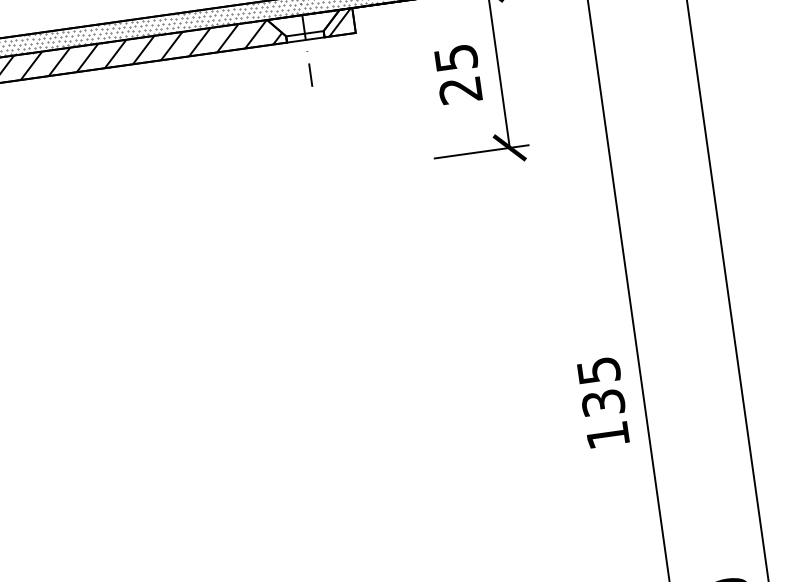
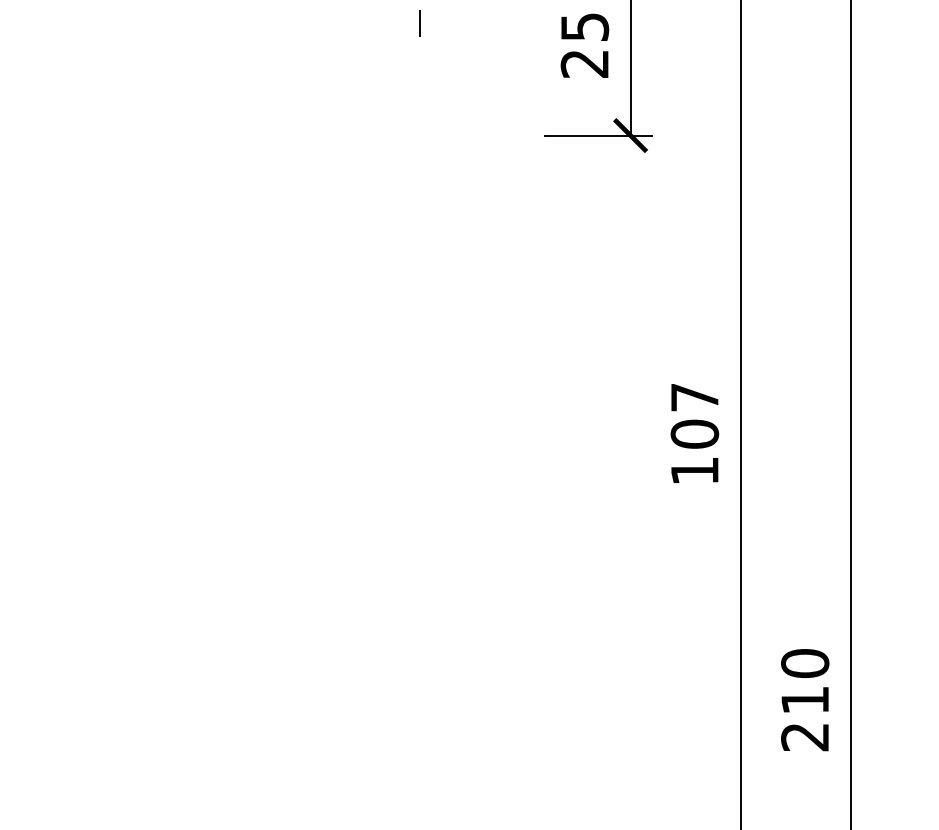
text: (600, 387) -> (694, 416), 135 -> 107

